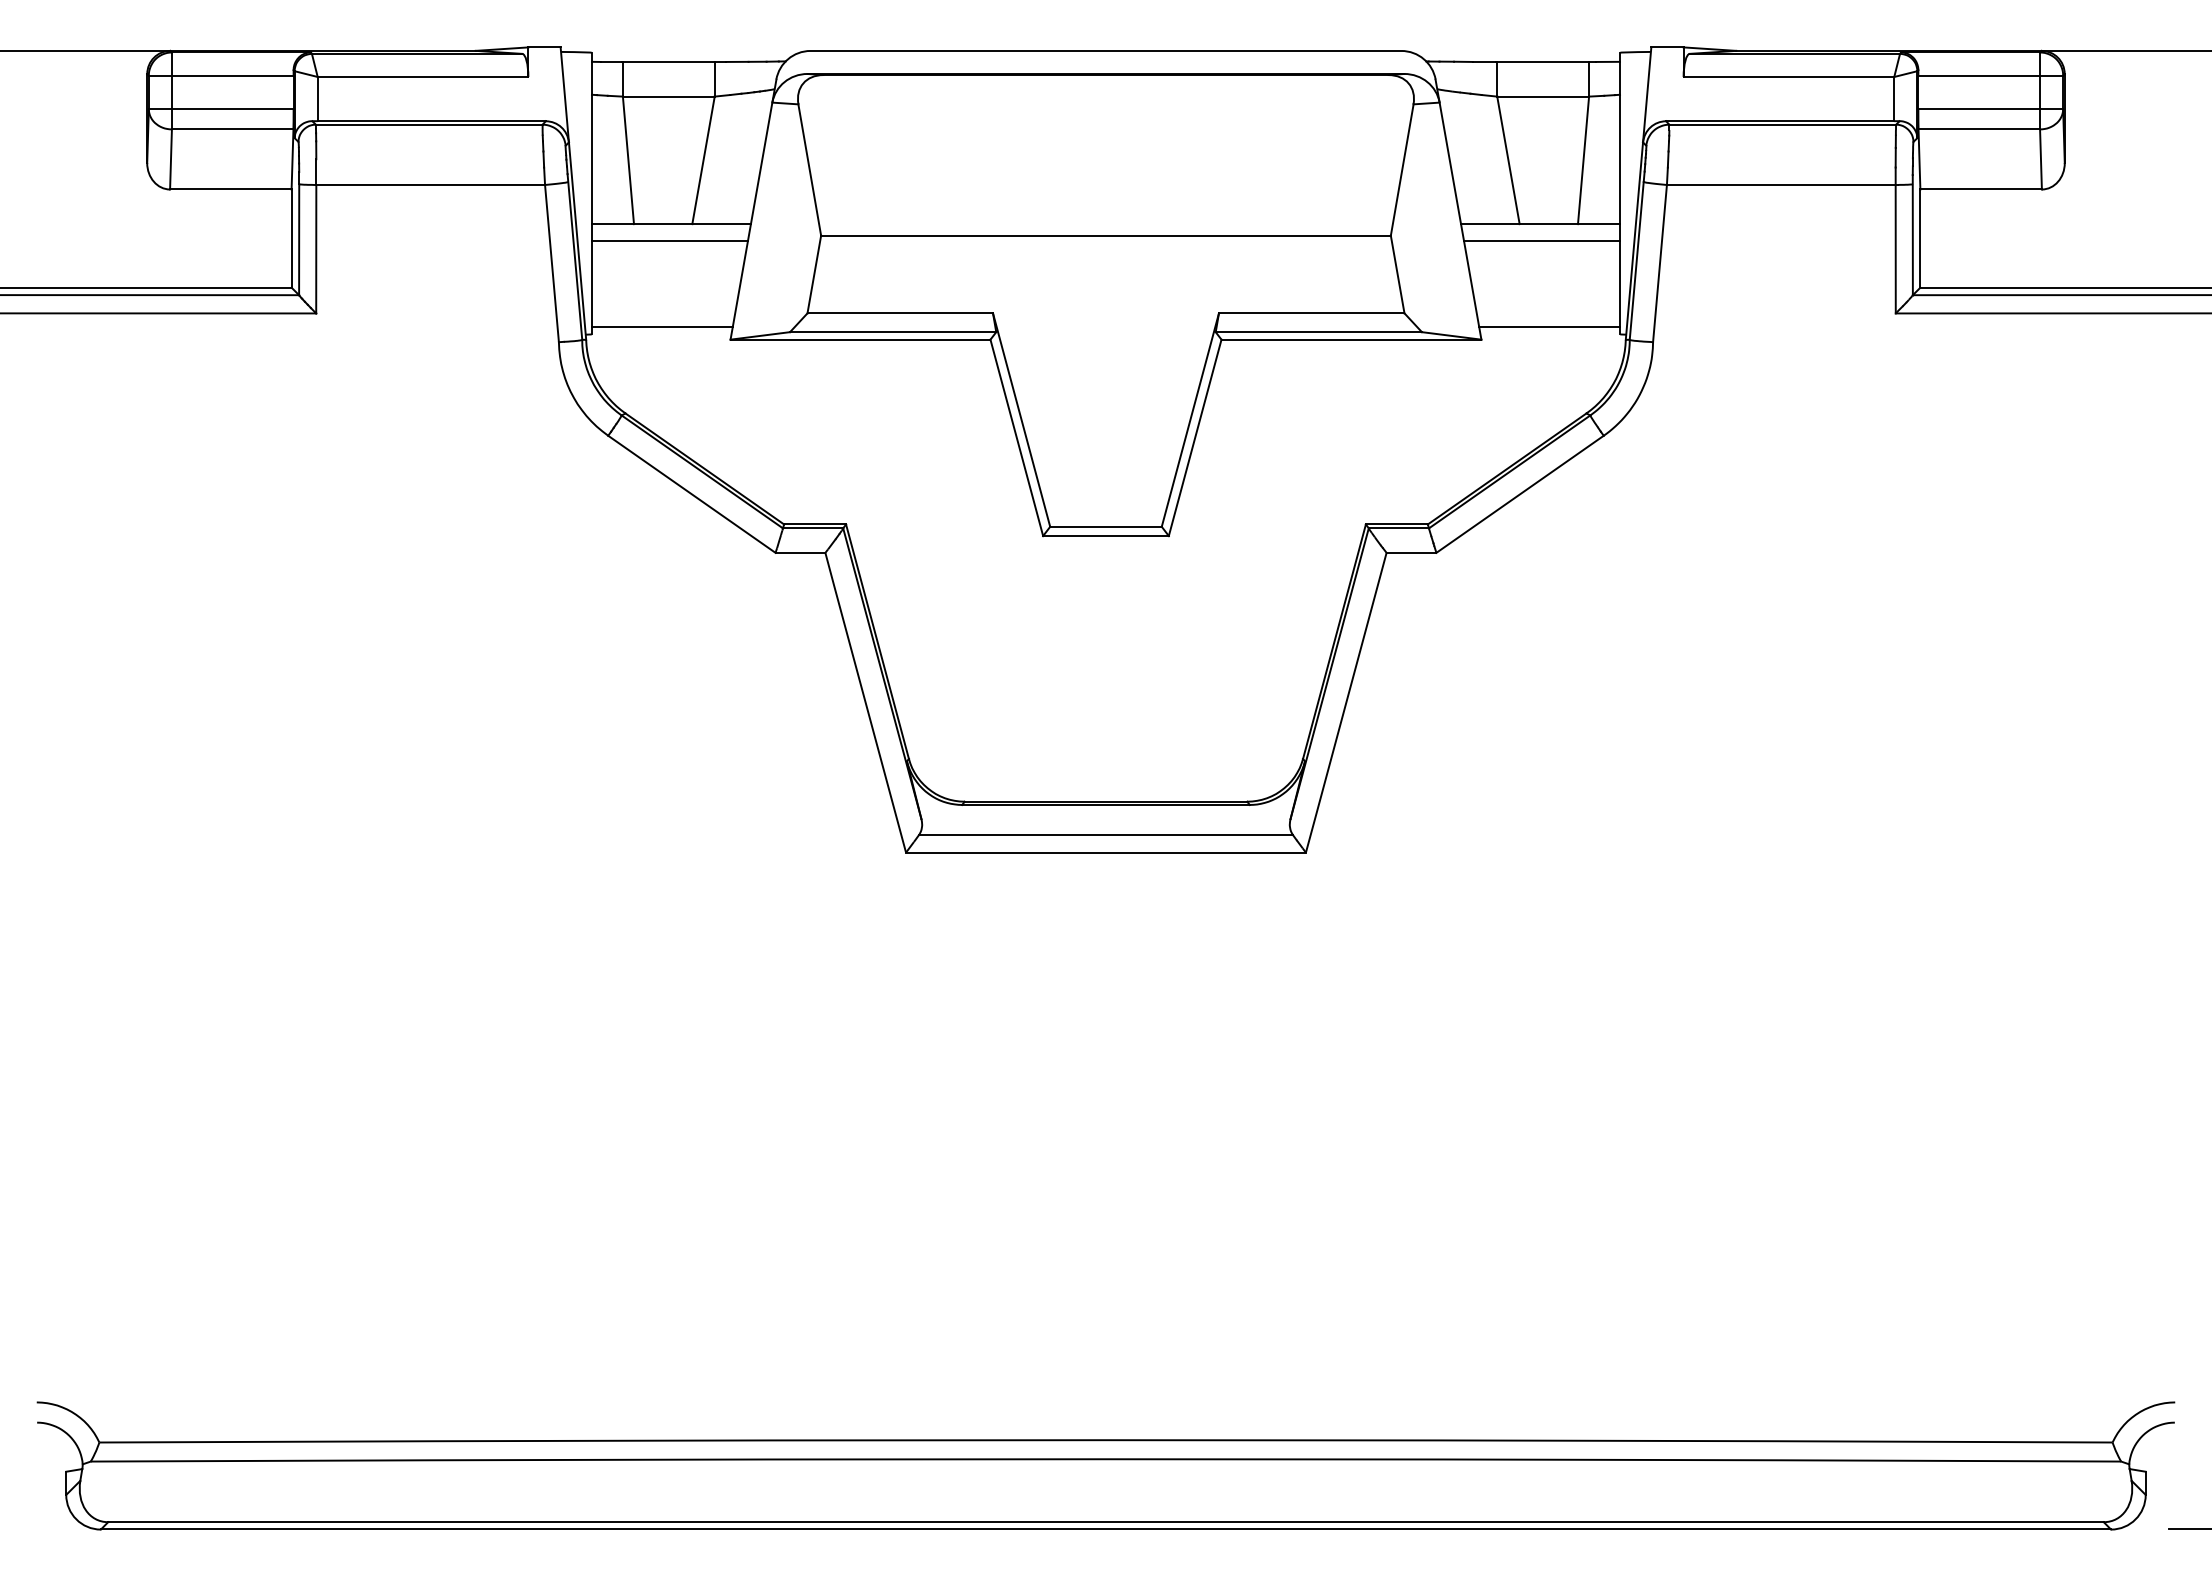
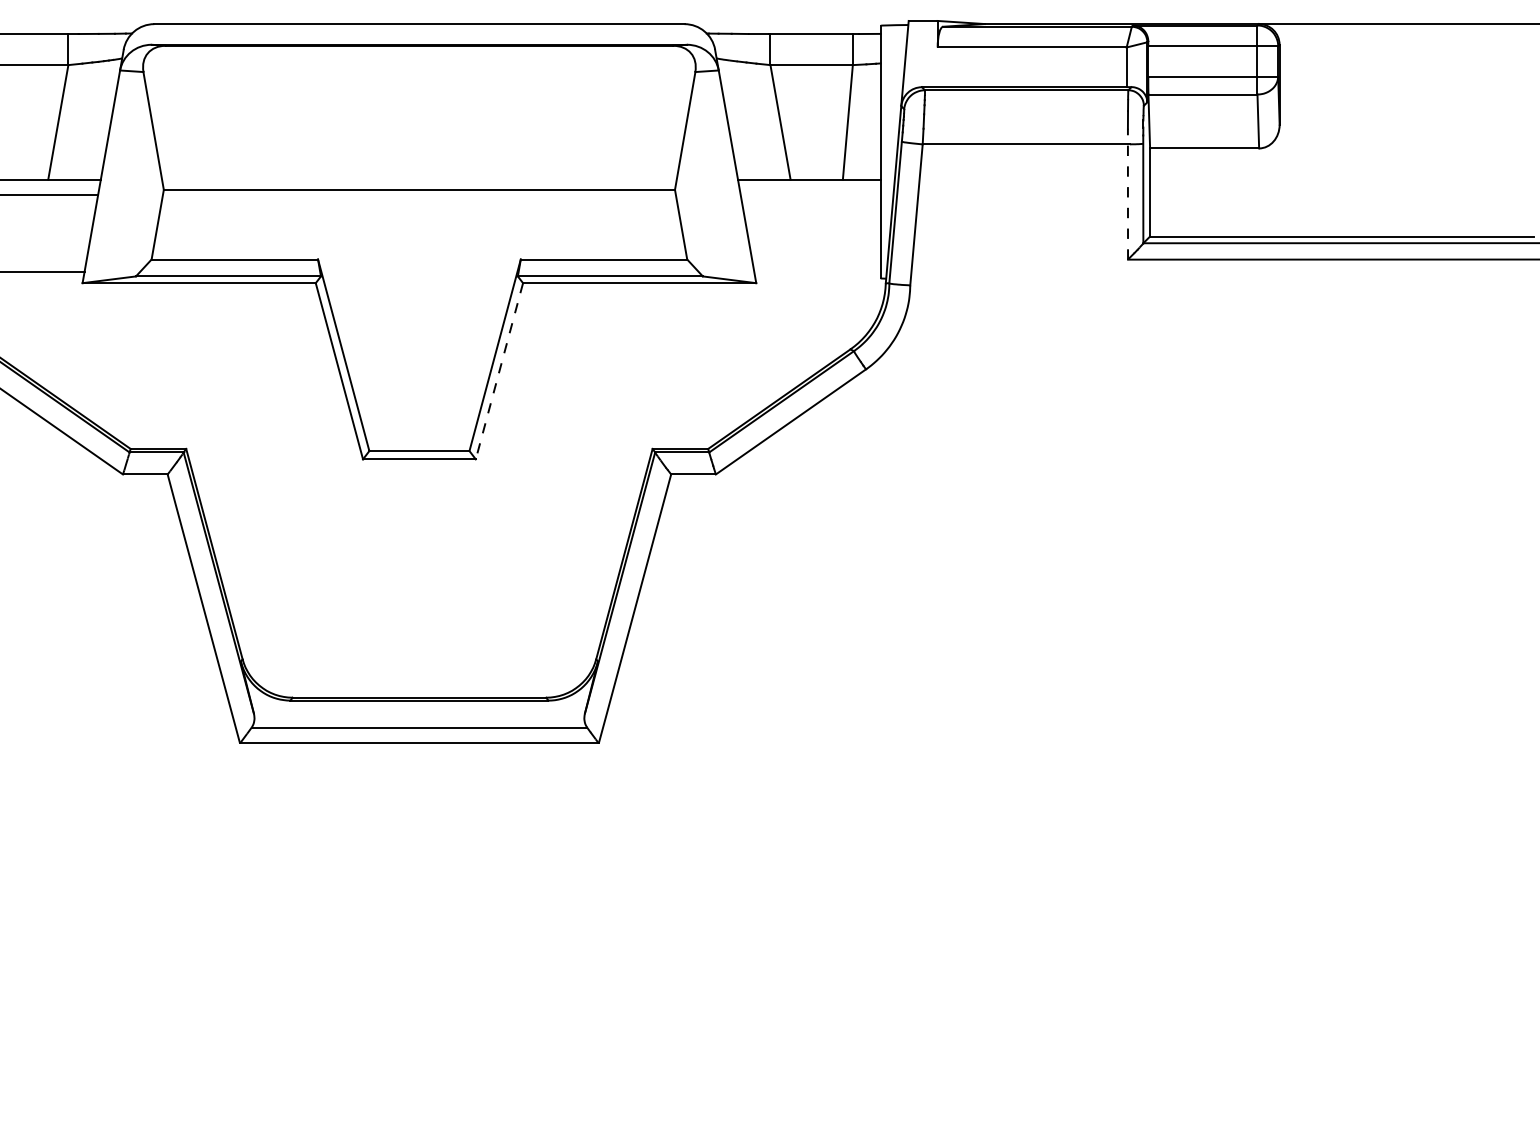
line: (1895, 240) -> (1127, 194), solid -> dashed
line: (1542, 241) -> (811, 195), removed
line: (1549, 327) -> (817, 272), removed
line: (1195, 437) -> (499, 370), solid -> dashed

